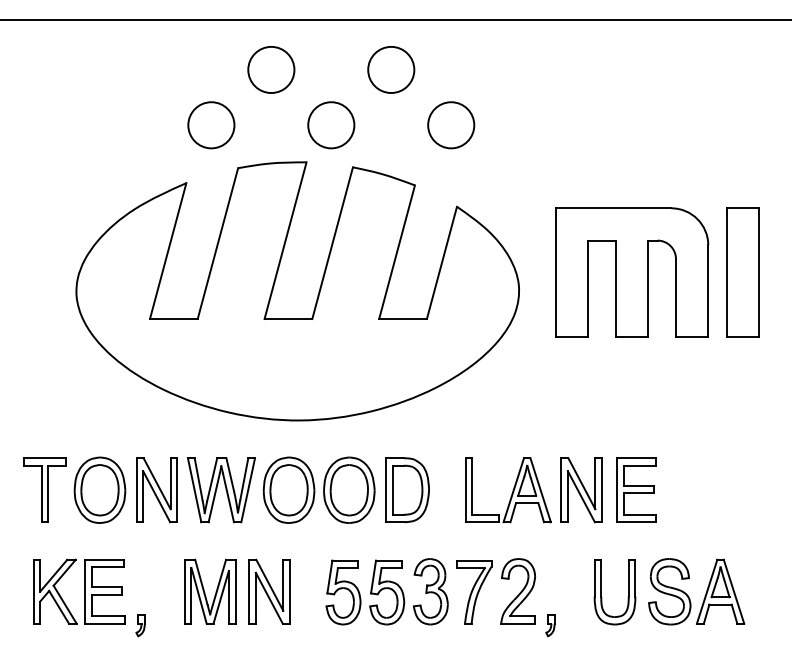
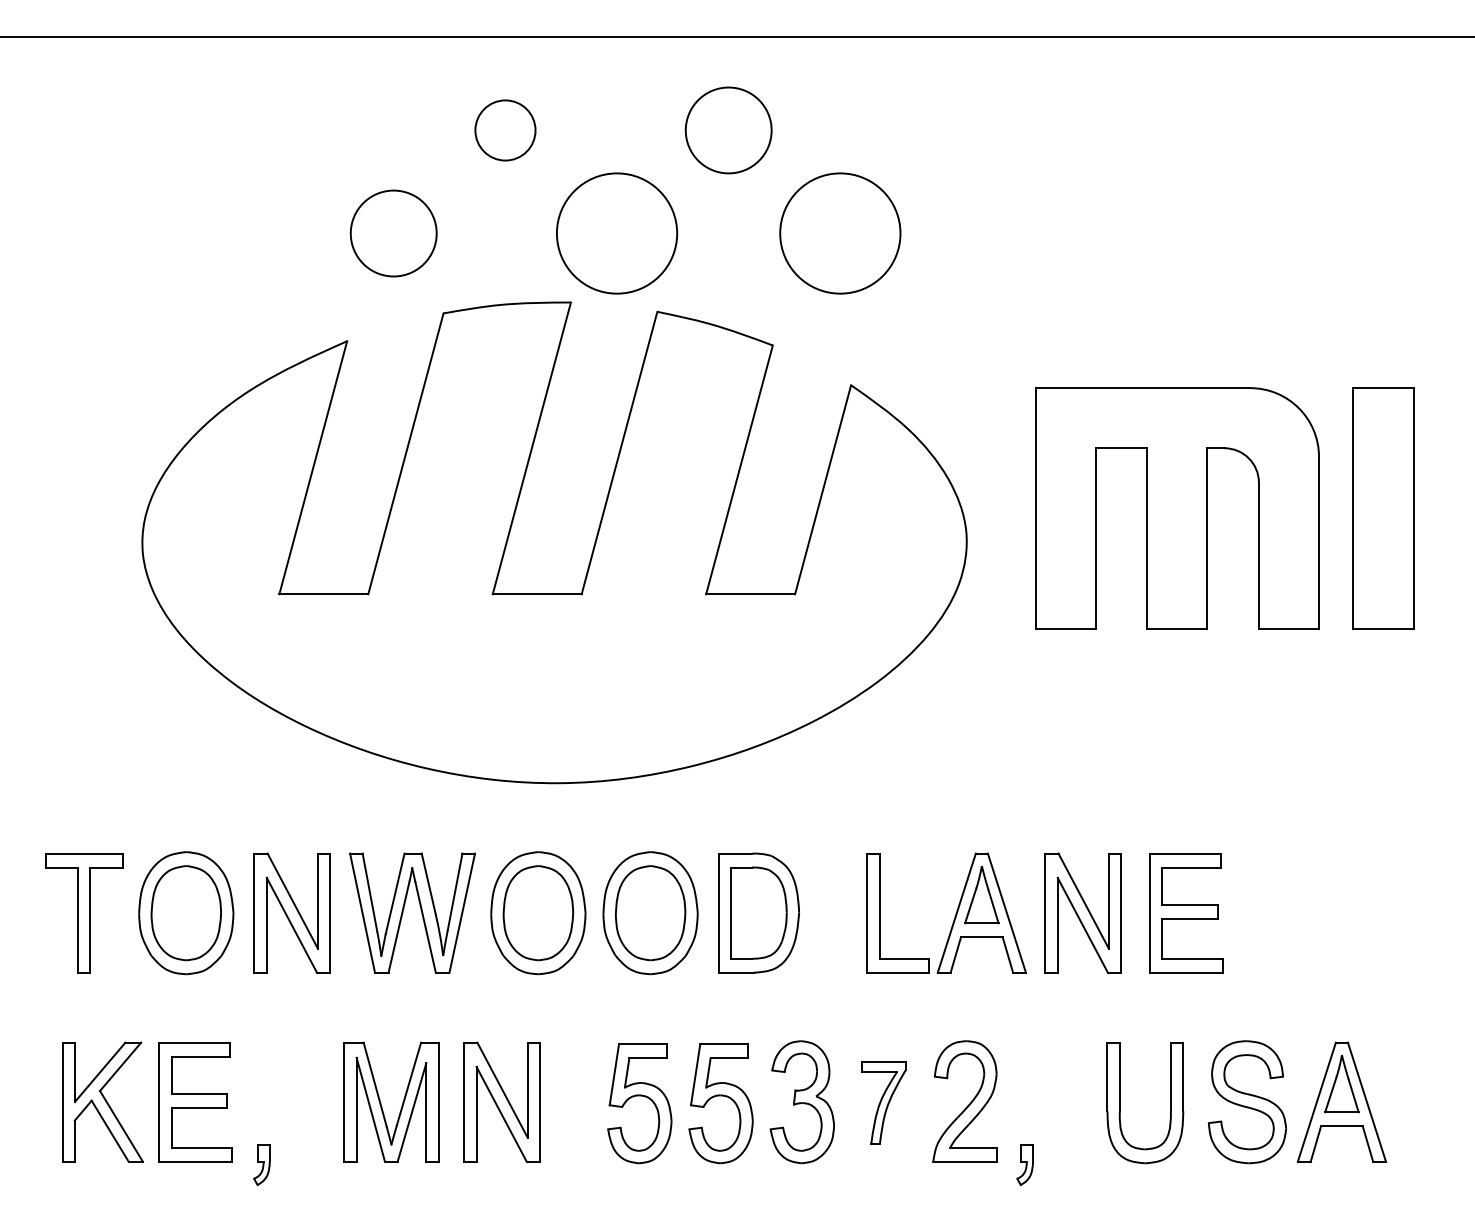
circle: (271, 69) -> (505, 129), size x0.7
circle: (331, 125) -> (617, 233), size x1.4
circle: (451, 125) -> (840, 233), size x1.4
part: (474, 592) -> (883, 1103), size x0.7

